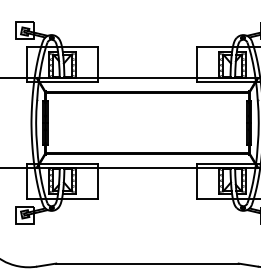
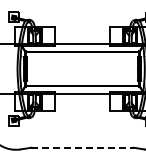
line: (147, 263) -> (82, 147), solid -> dashed

